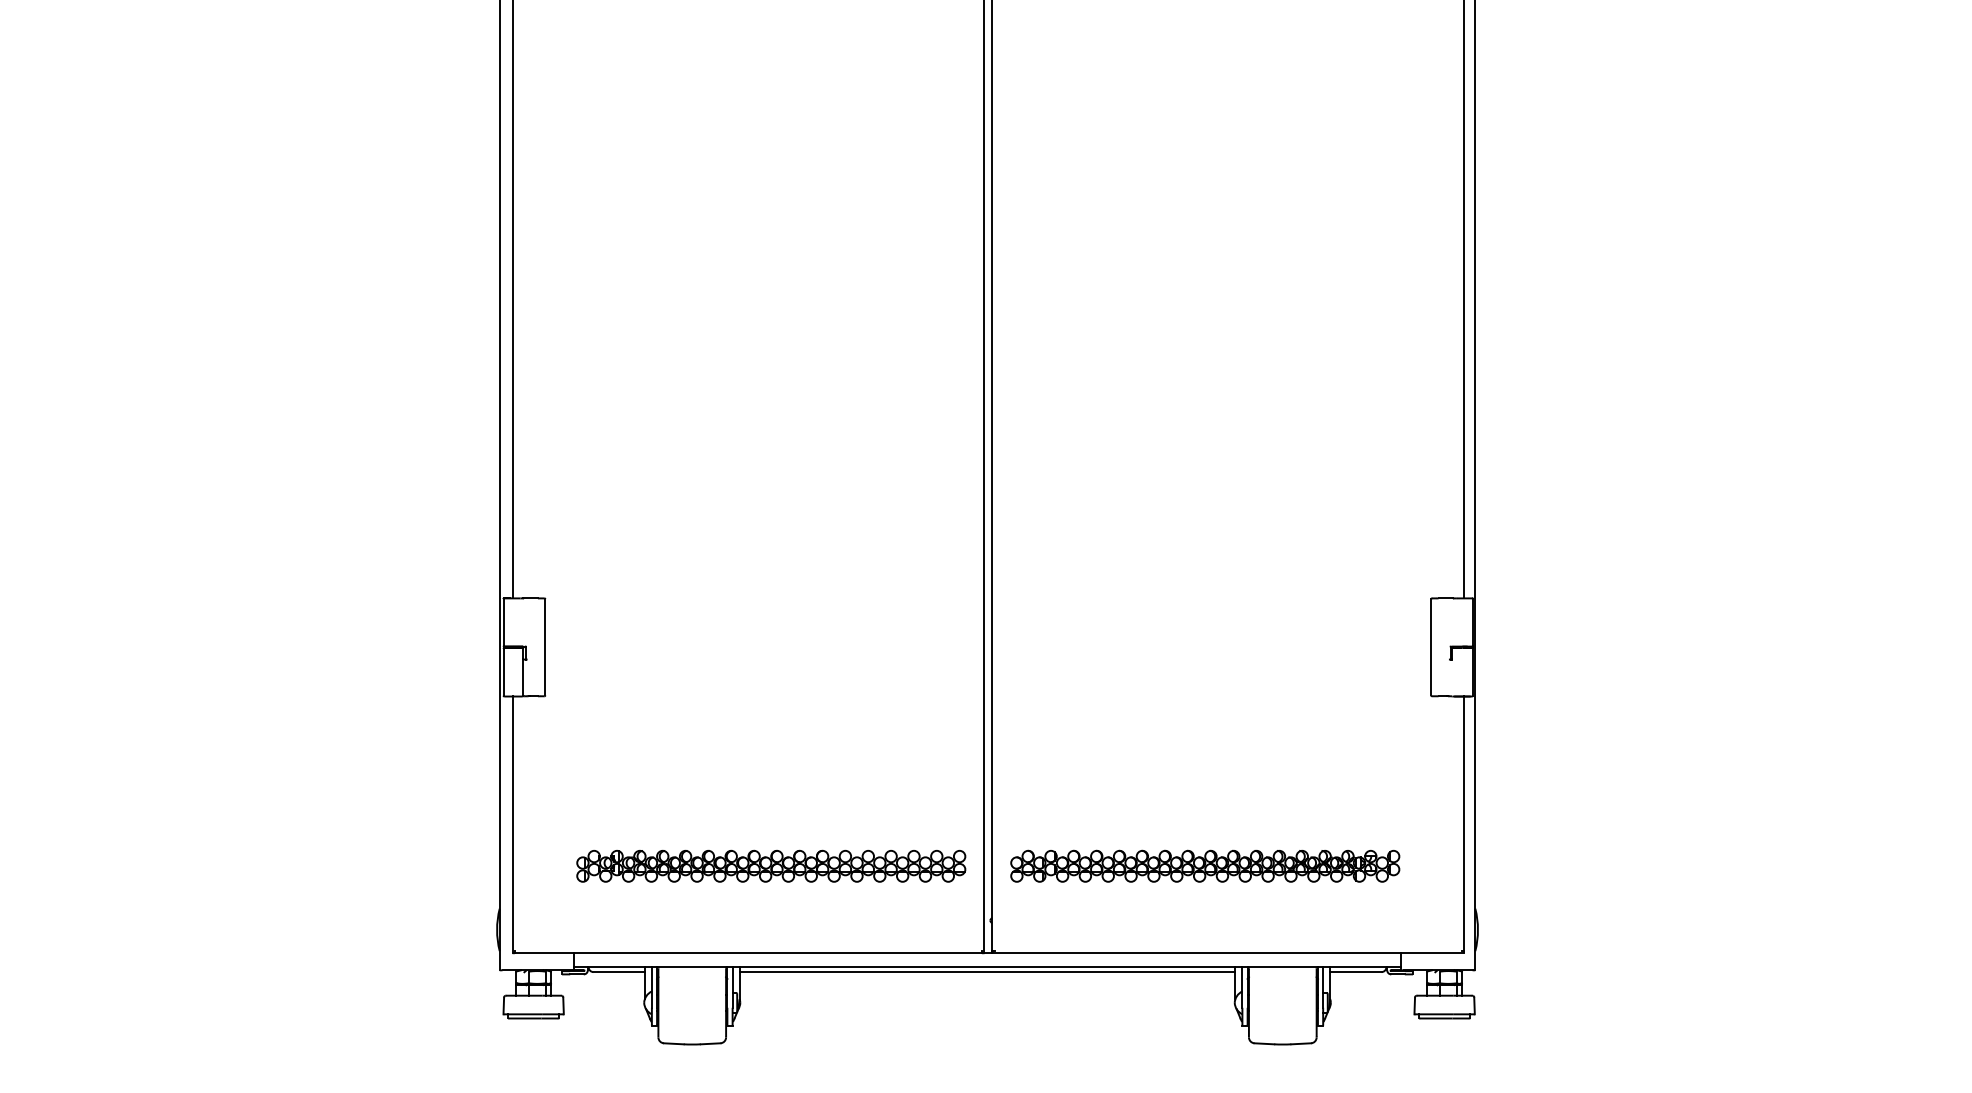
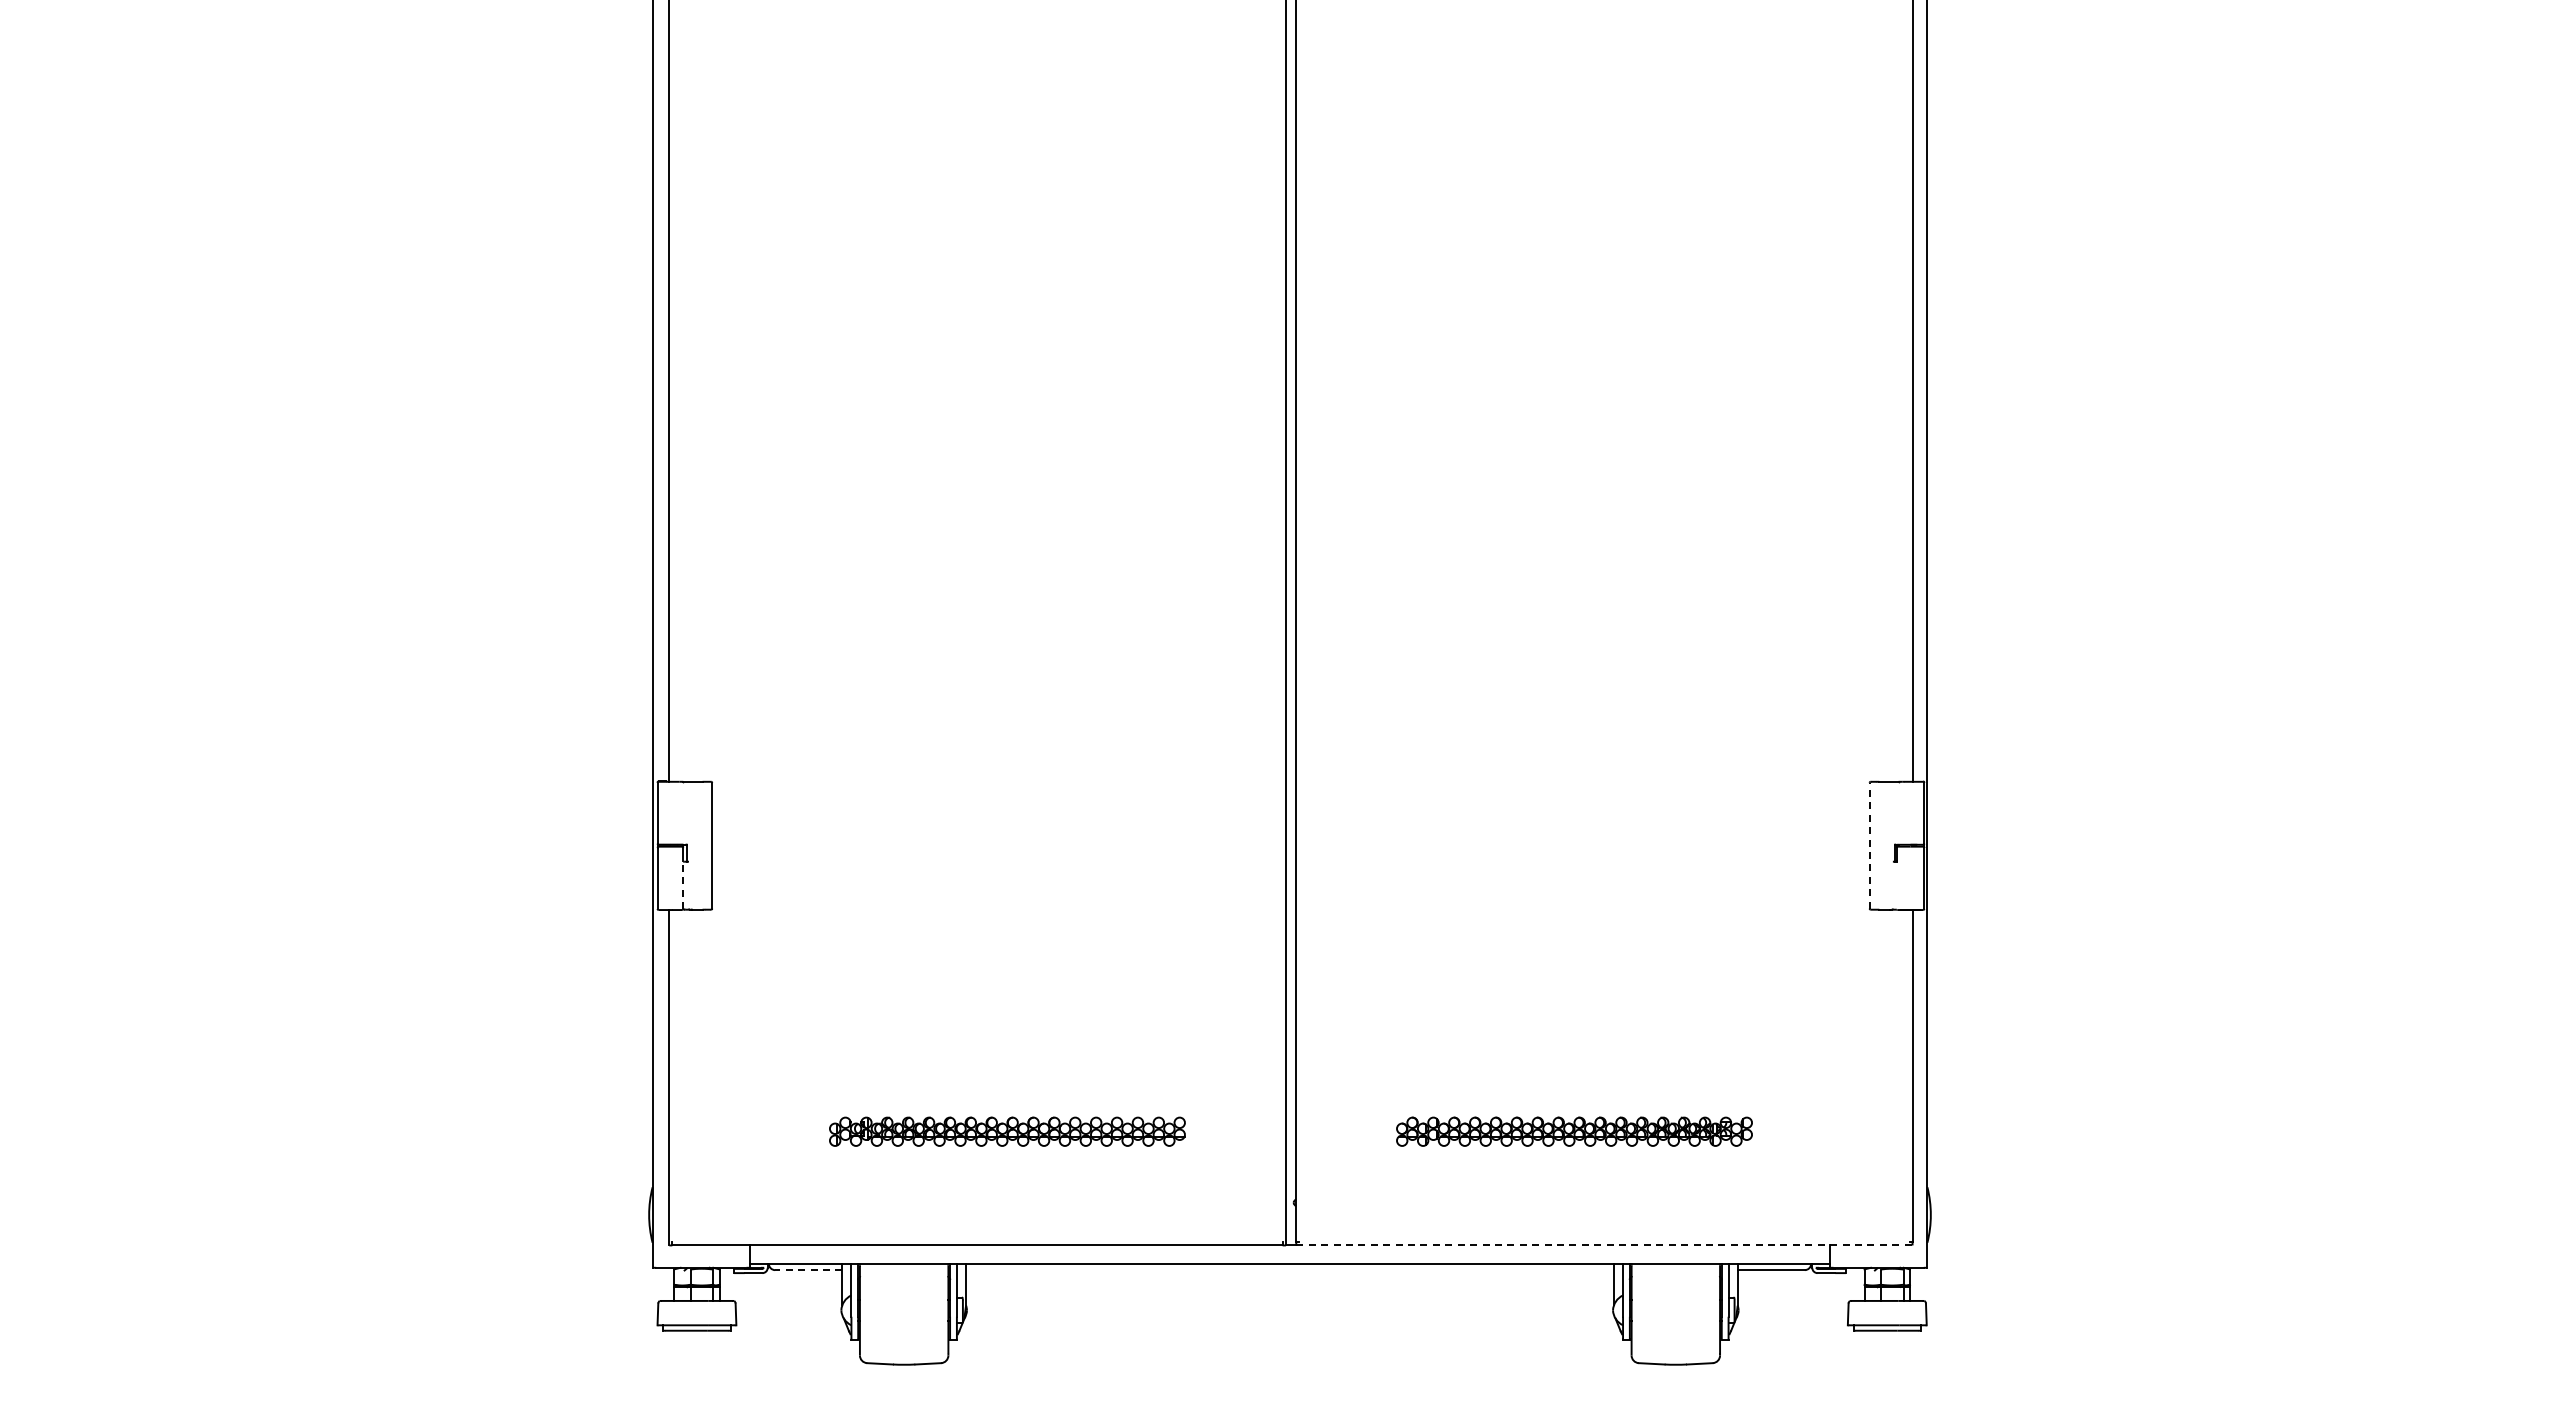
line: (1431, 647) -> (1869, 845), solid -> dashed
line: (523, 677) -> (683, 885), solid -> dashed
part: (771, 866) -> (1007, 1131), size x0.7
part: (1205, 866) -> (1574, 1131), size x0.7
line: (1228, 953) -> (1604, 1245), solid -> dashed
line: (619, 972) -> (808, 1270), solid -> dashed
line: (987, 972) -> (1290, 1270), removed

